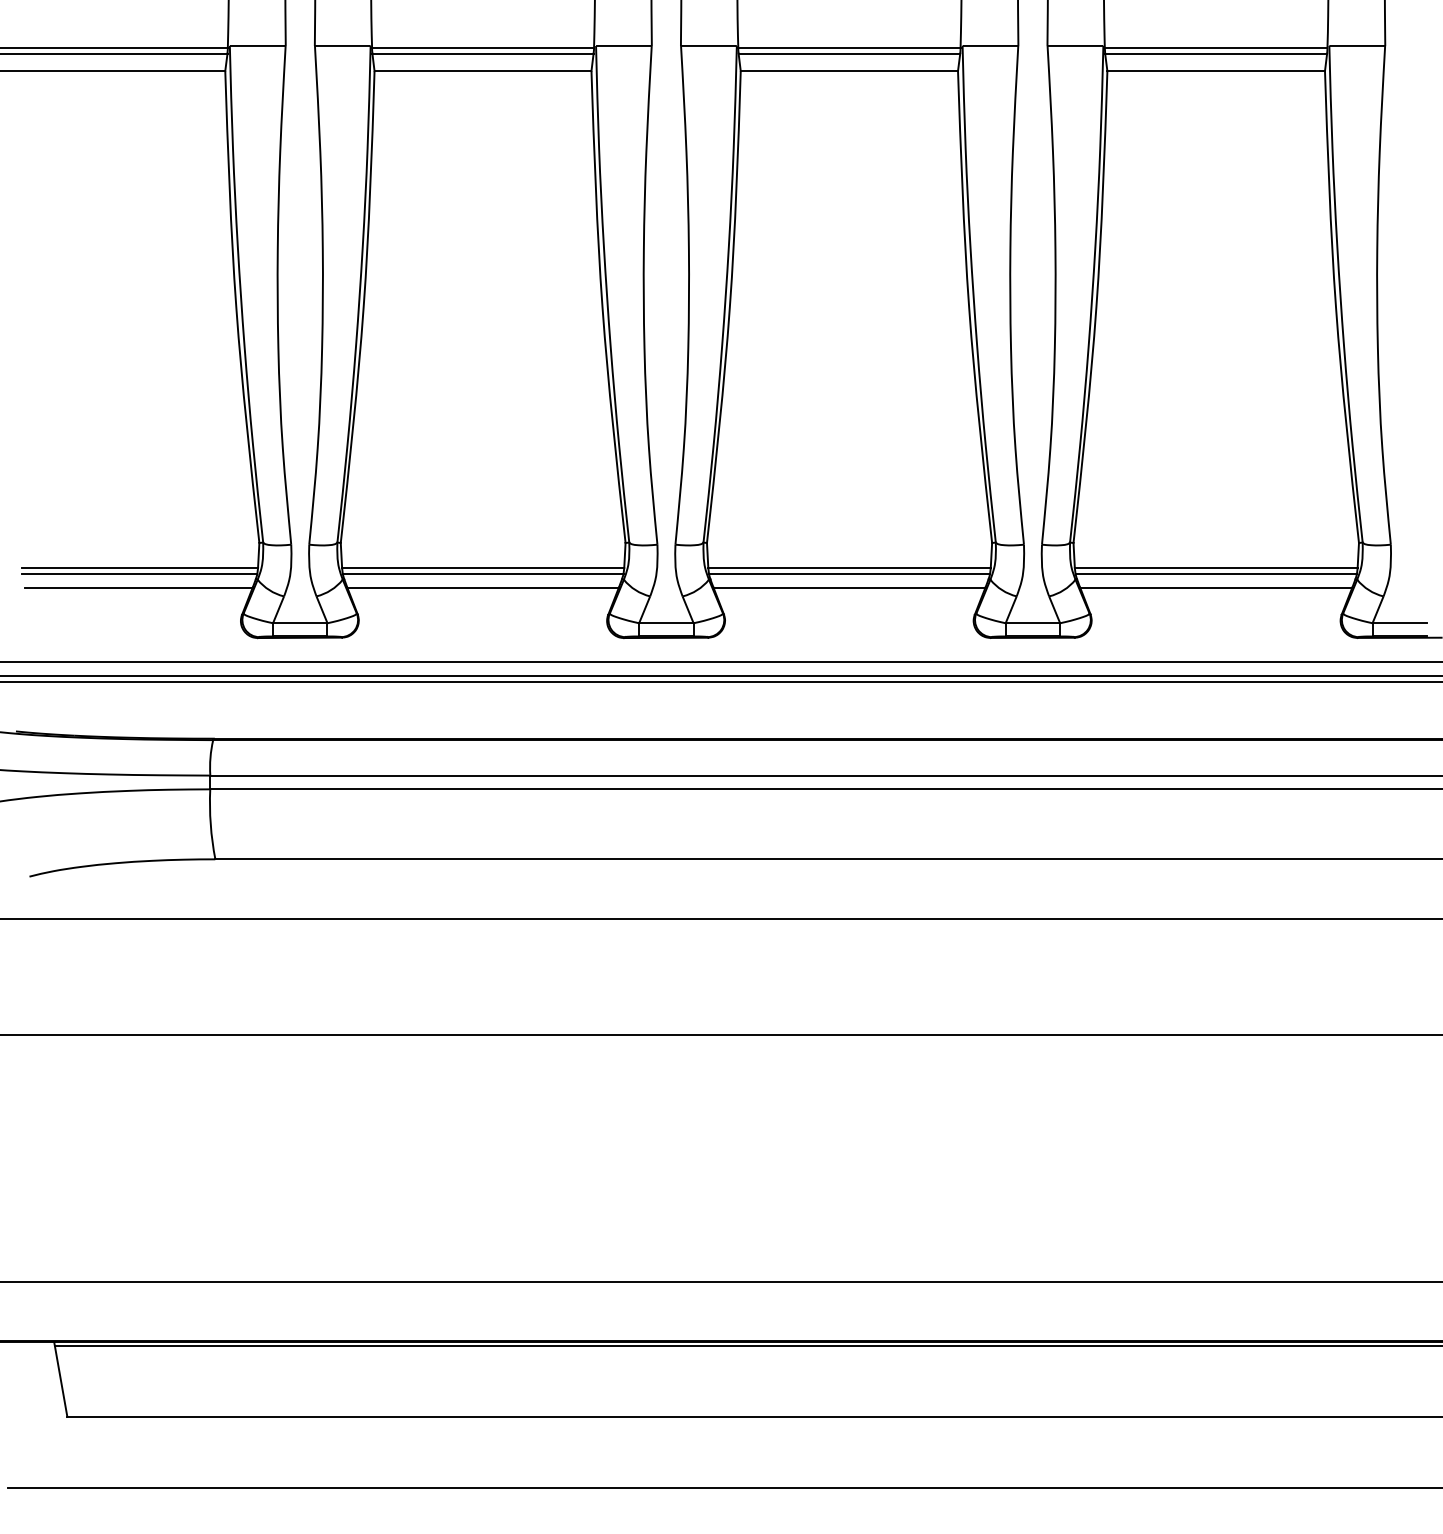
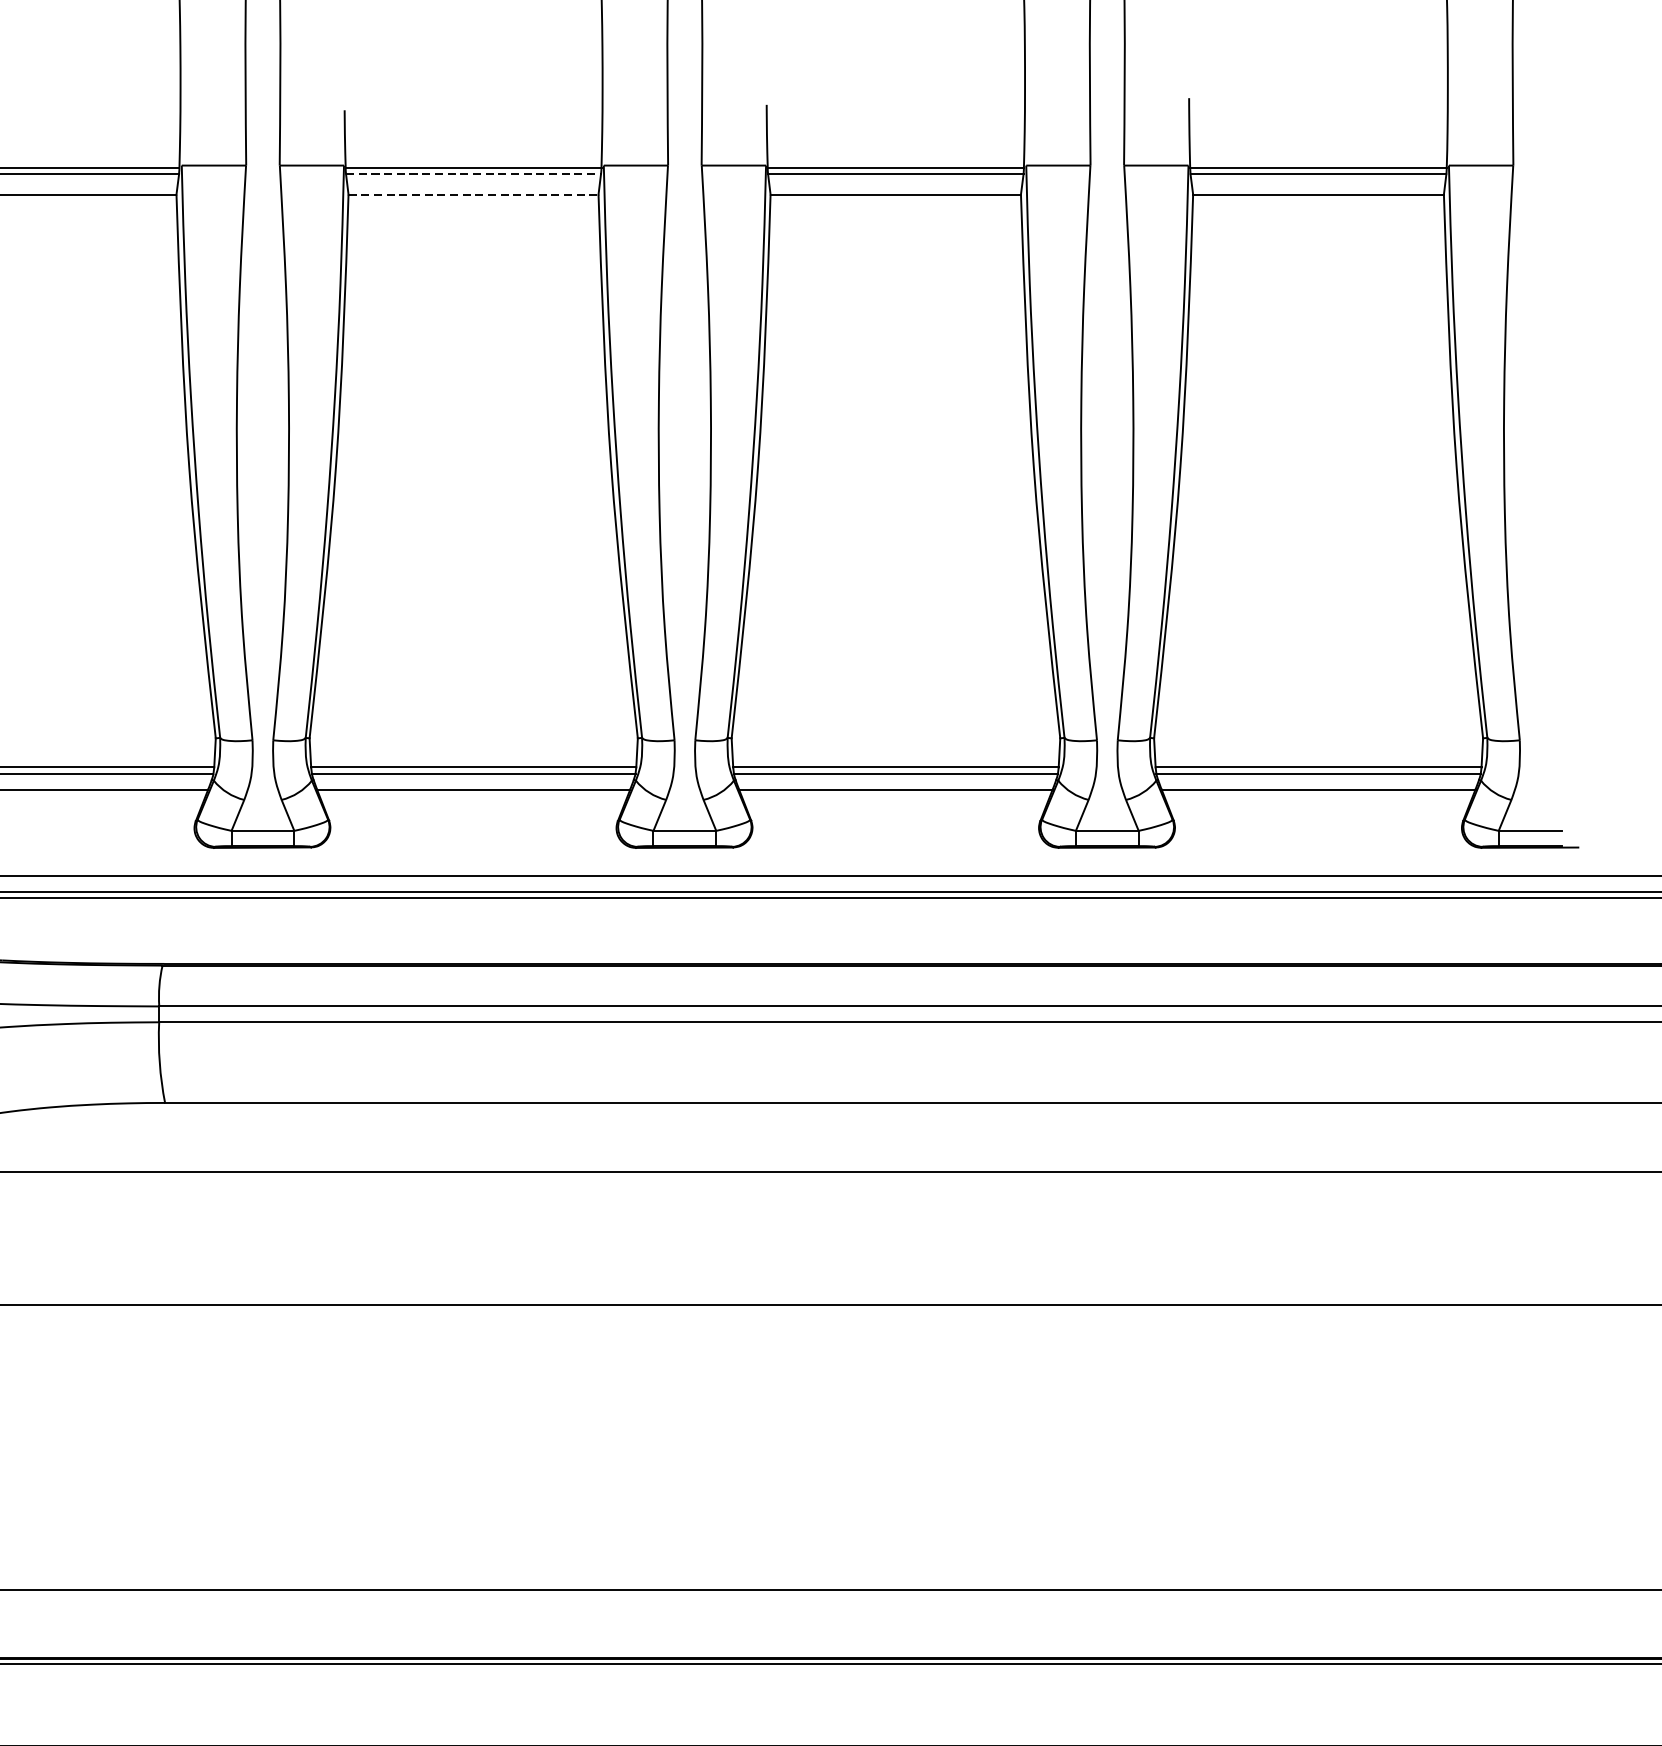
line: (483, 53) -> (474, 174), solid -> dashed
line: (483, 71) -> (474, 194), solid -> dashed

